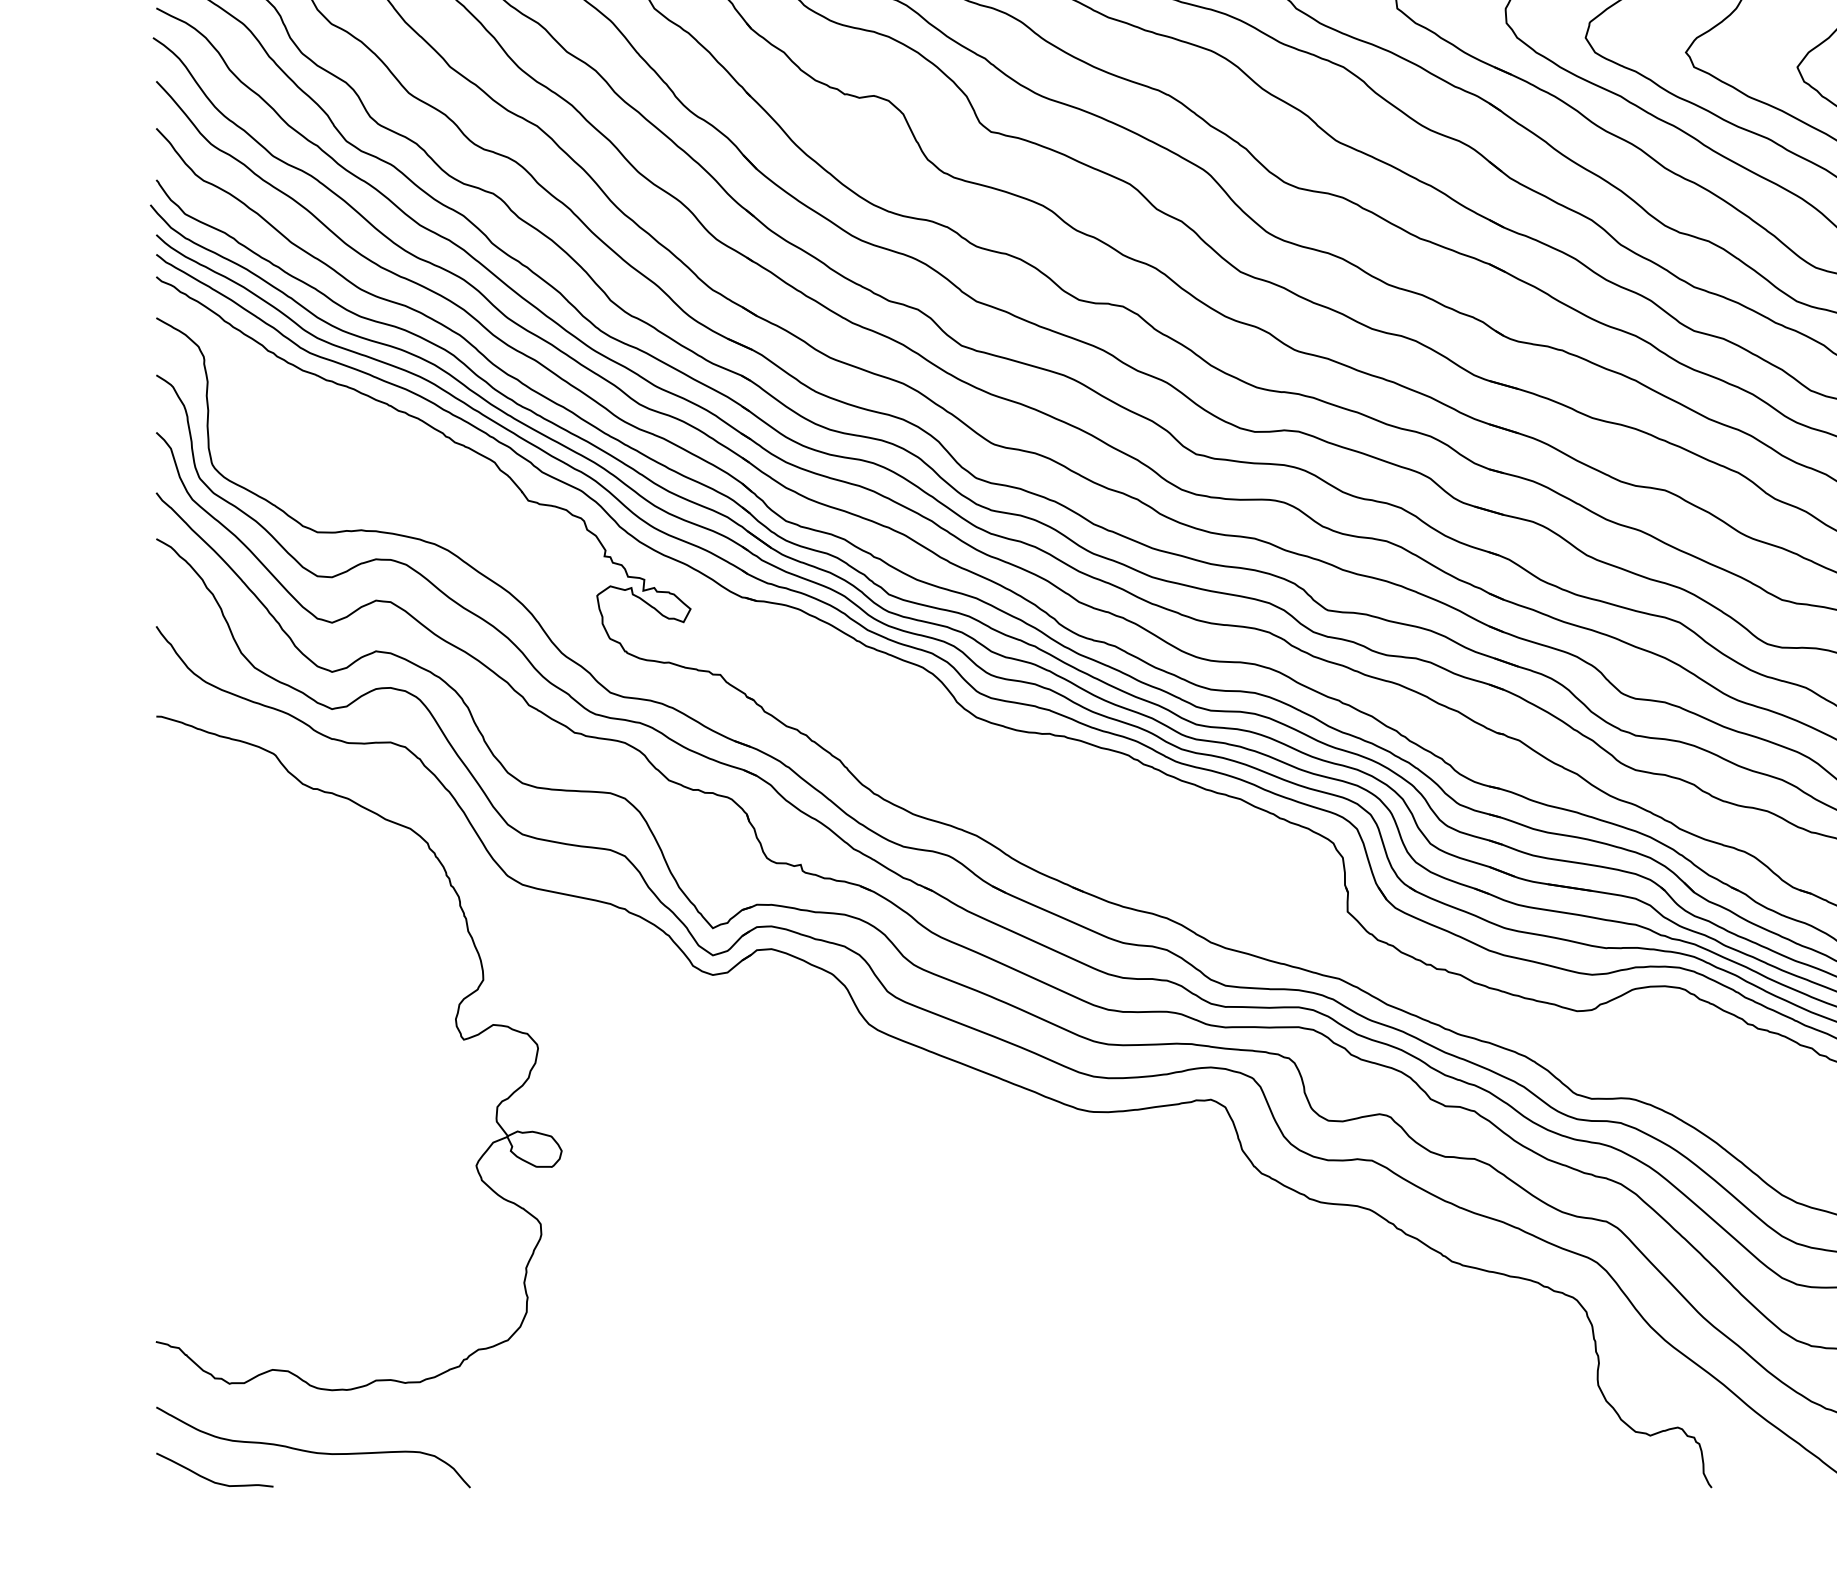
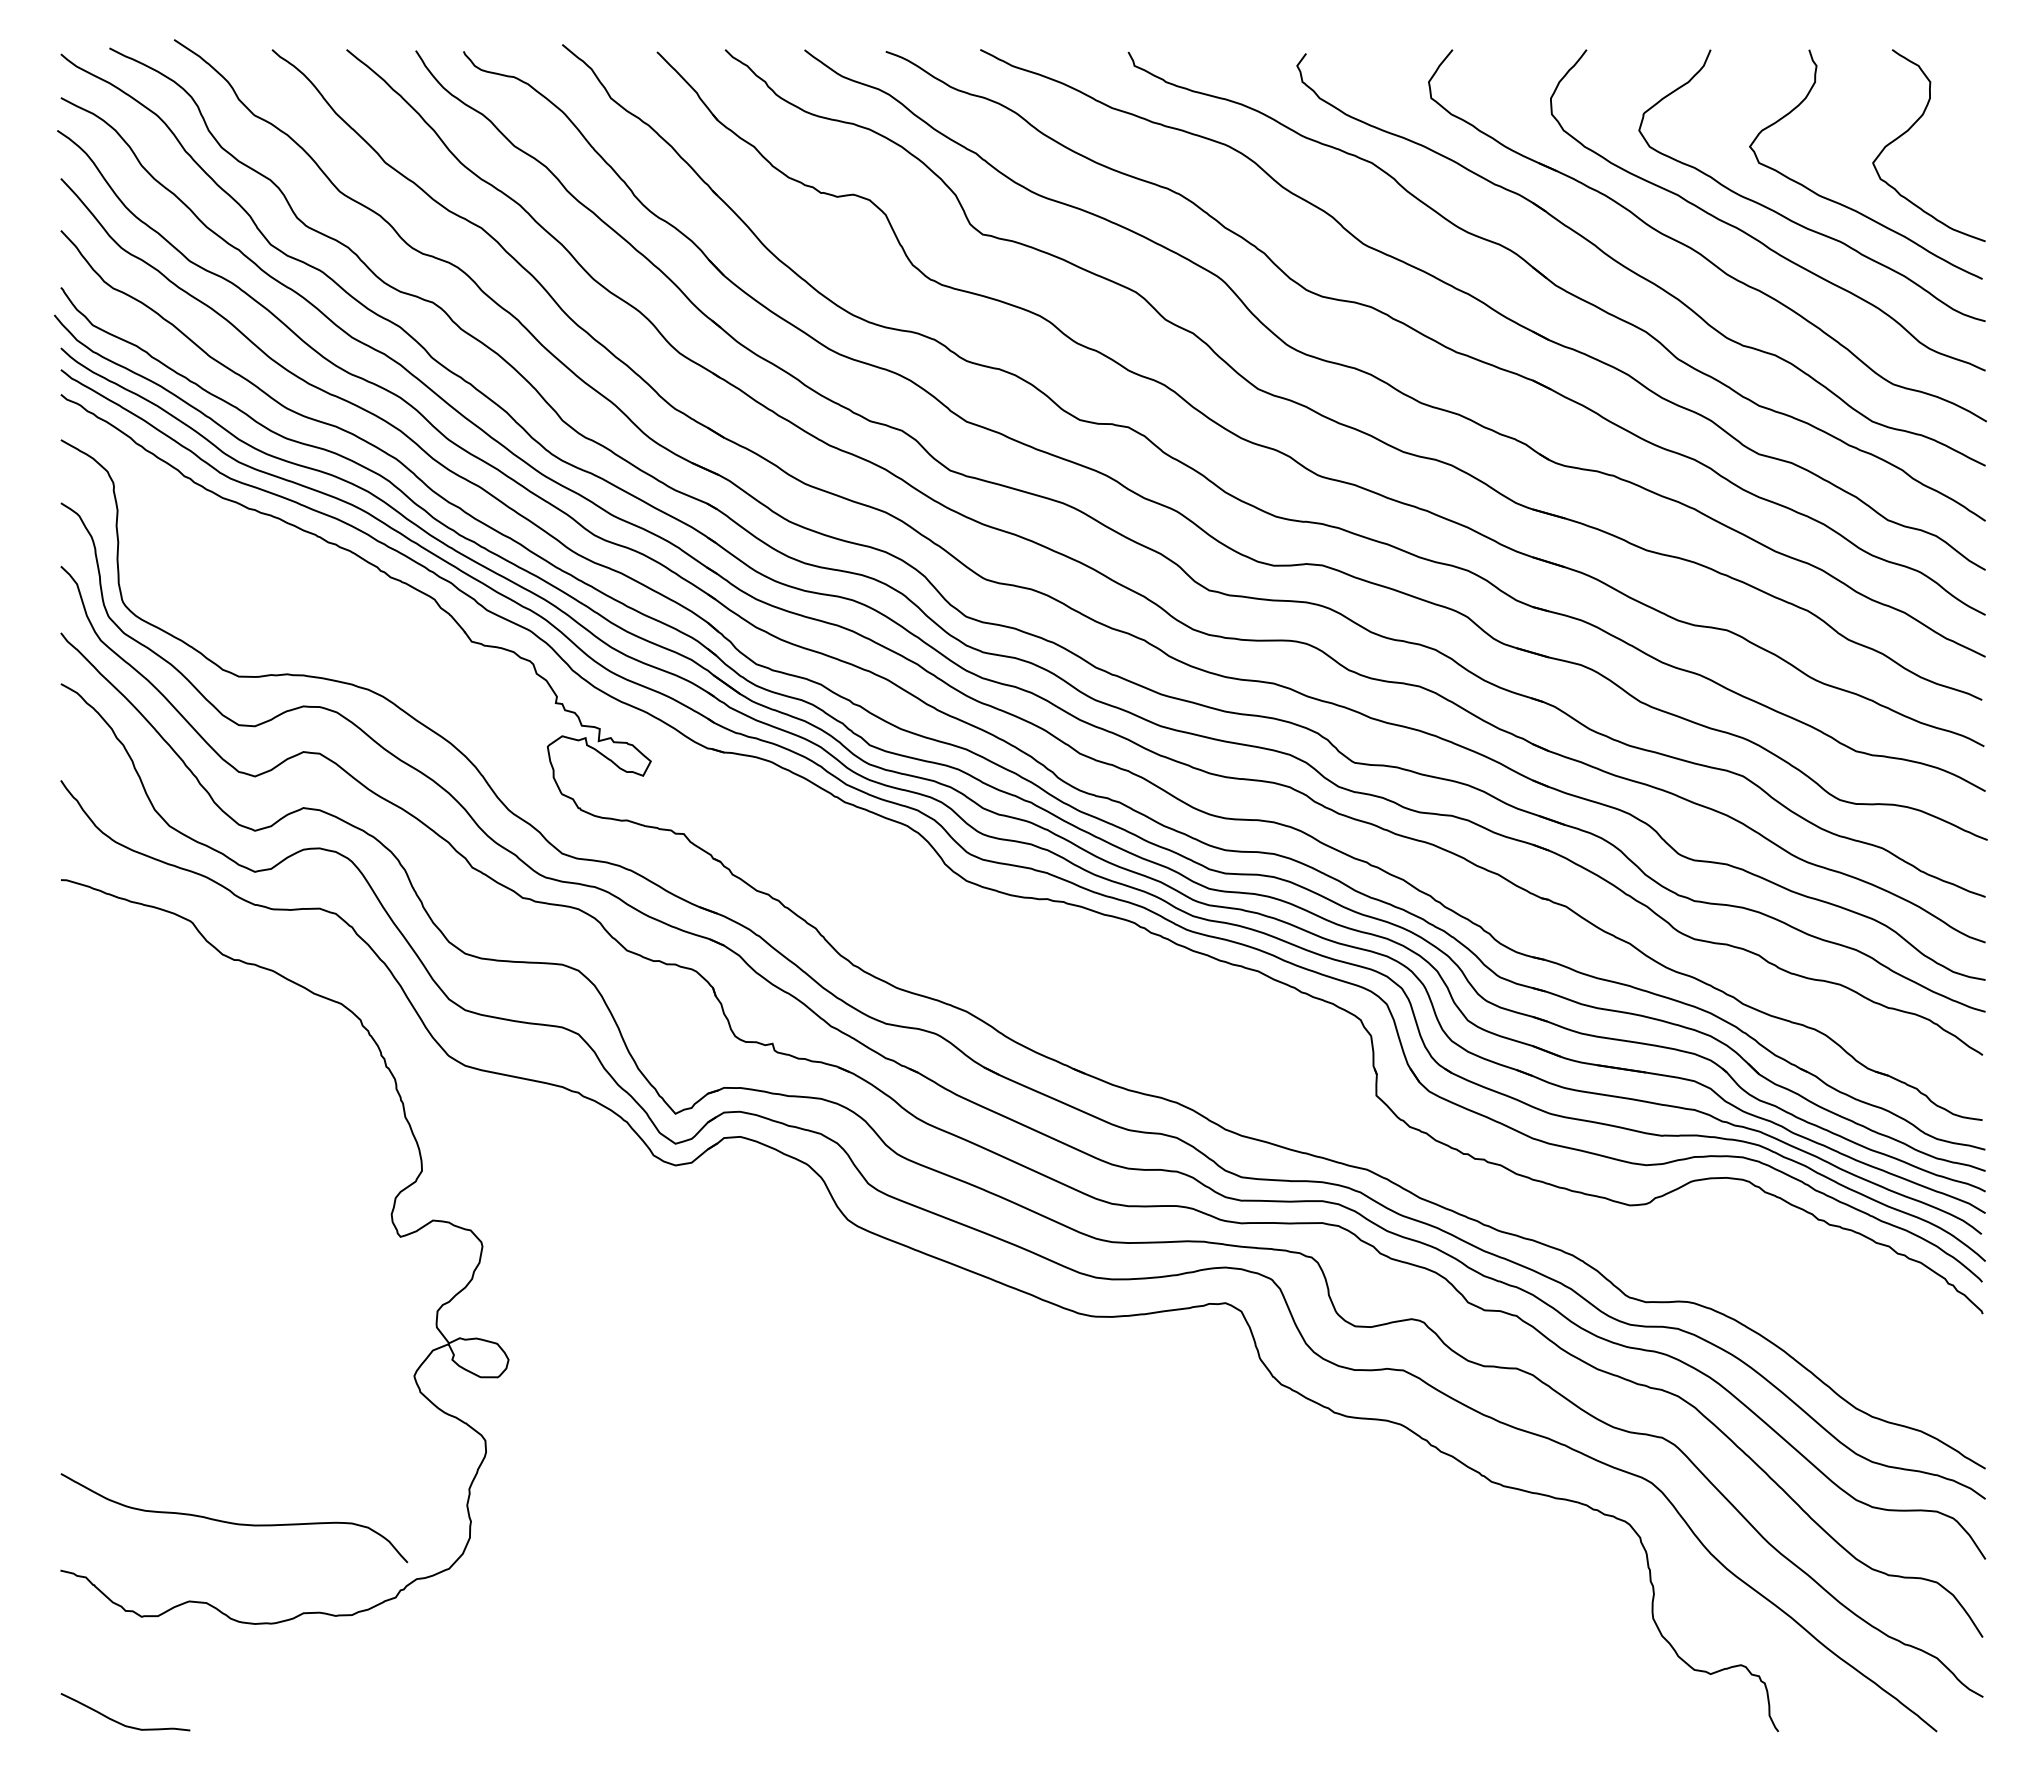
curve: (313, 1451) -> (234, 1522), moved

